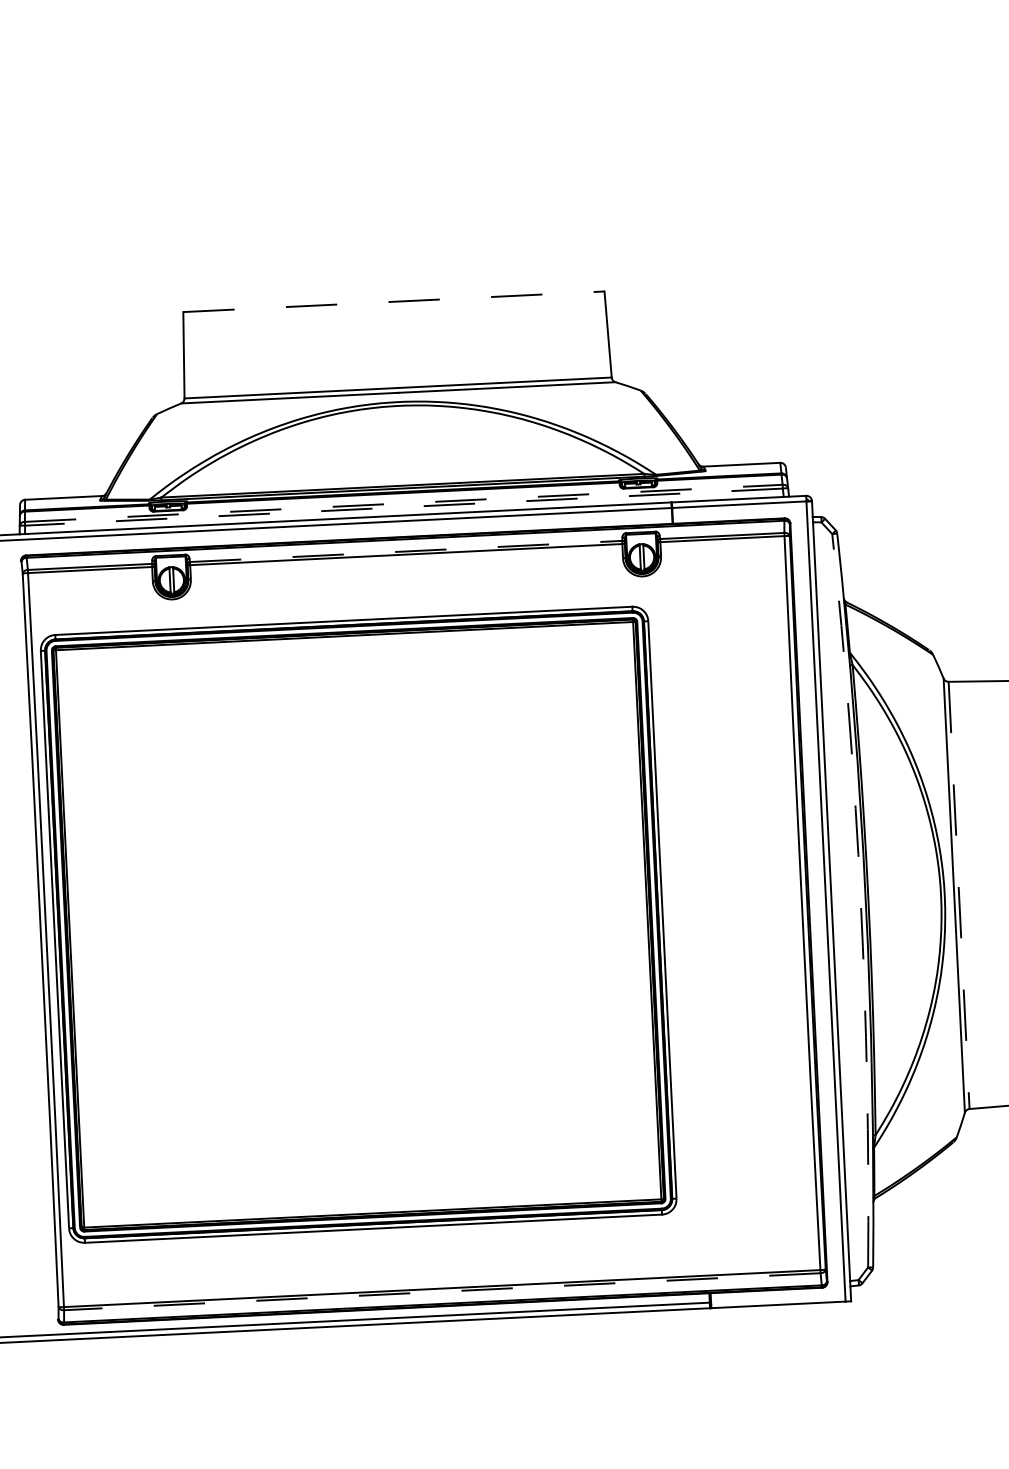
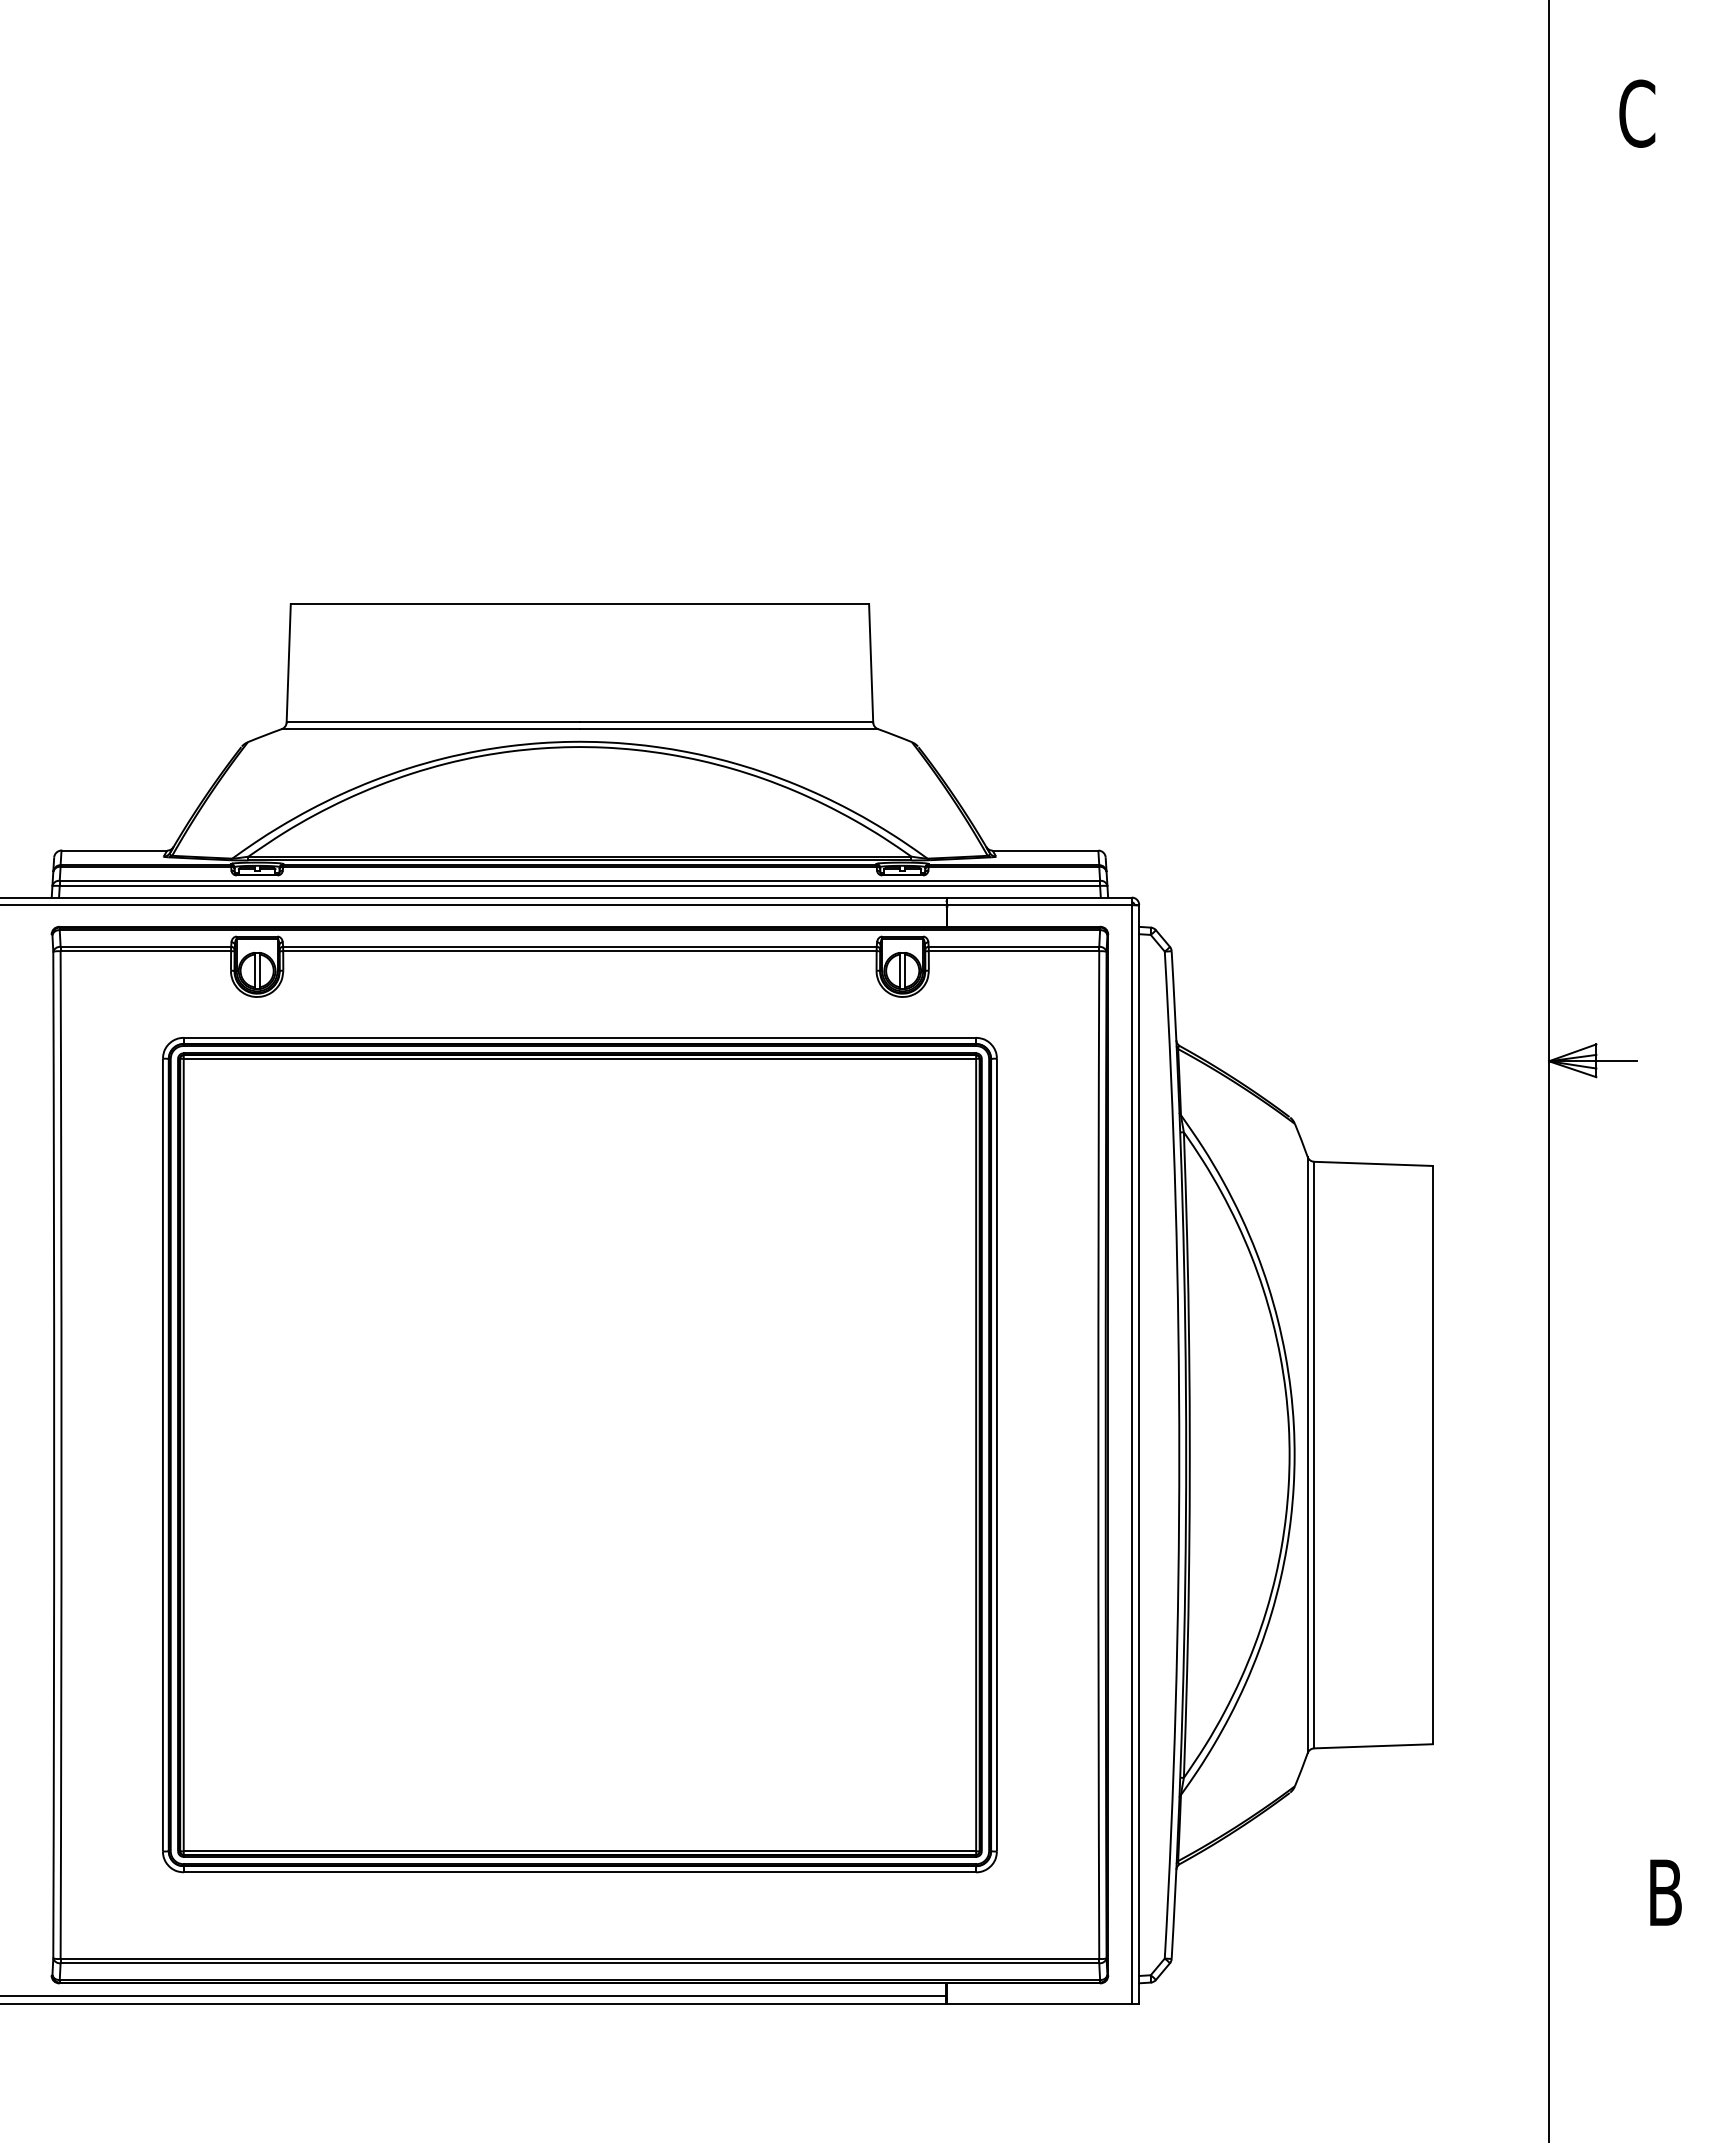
line: (394, 302) -> (580, 604), dashed -> solid
line: (404, 503) -> (580, 880), dashed -> solid
line: (403, 507) -> (579, 886), dashed -> solid
line: (405, 551) -> (579, 946), dashed -> solid
line: (959, 895) -> (1314, 1455), dashed -> solid
arc: (860, 900) -> (1179, 1455), dashed -> solid
part: (358, 925) -> (579, 1455), moved
line: (442, 1291) -> (579, 1963), dashed -> solid

